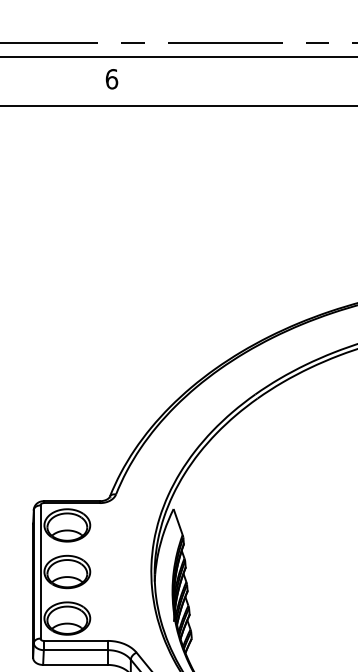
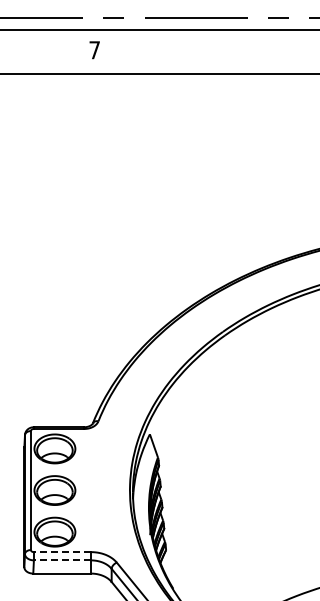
text: (111, 79) -> (94, 50), 6 -> 7
line: (75, 641) -> (62, 552), solid -> dashed
line: (75, 650) -> (62, 560), solid -> dashed

